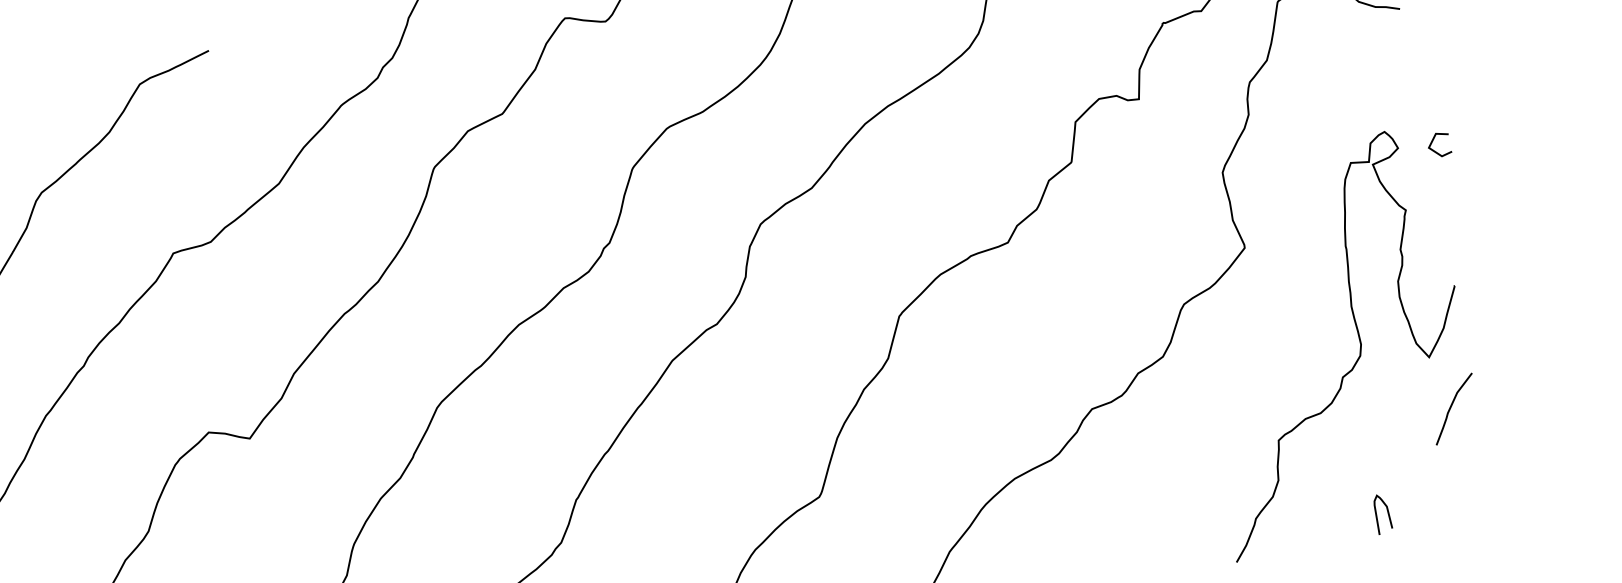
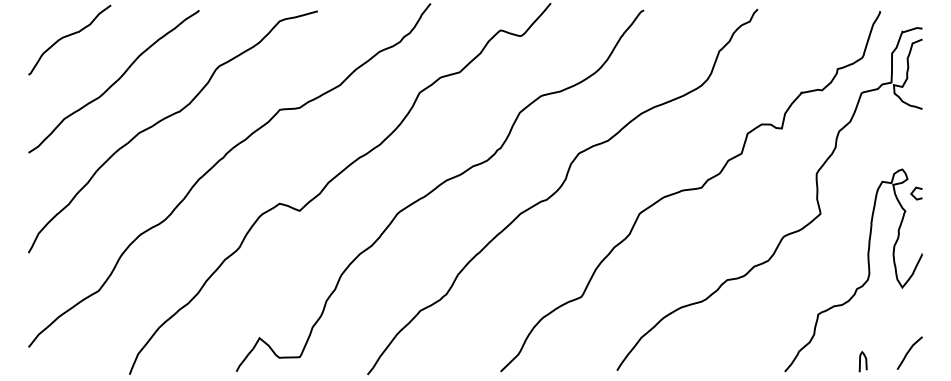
line: (1434, 141) -> (914, 191), moved
curve: (1452, 405) -> (909, 351), moved

